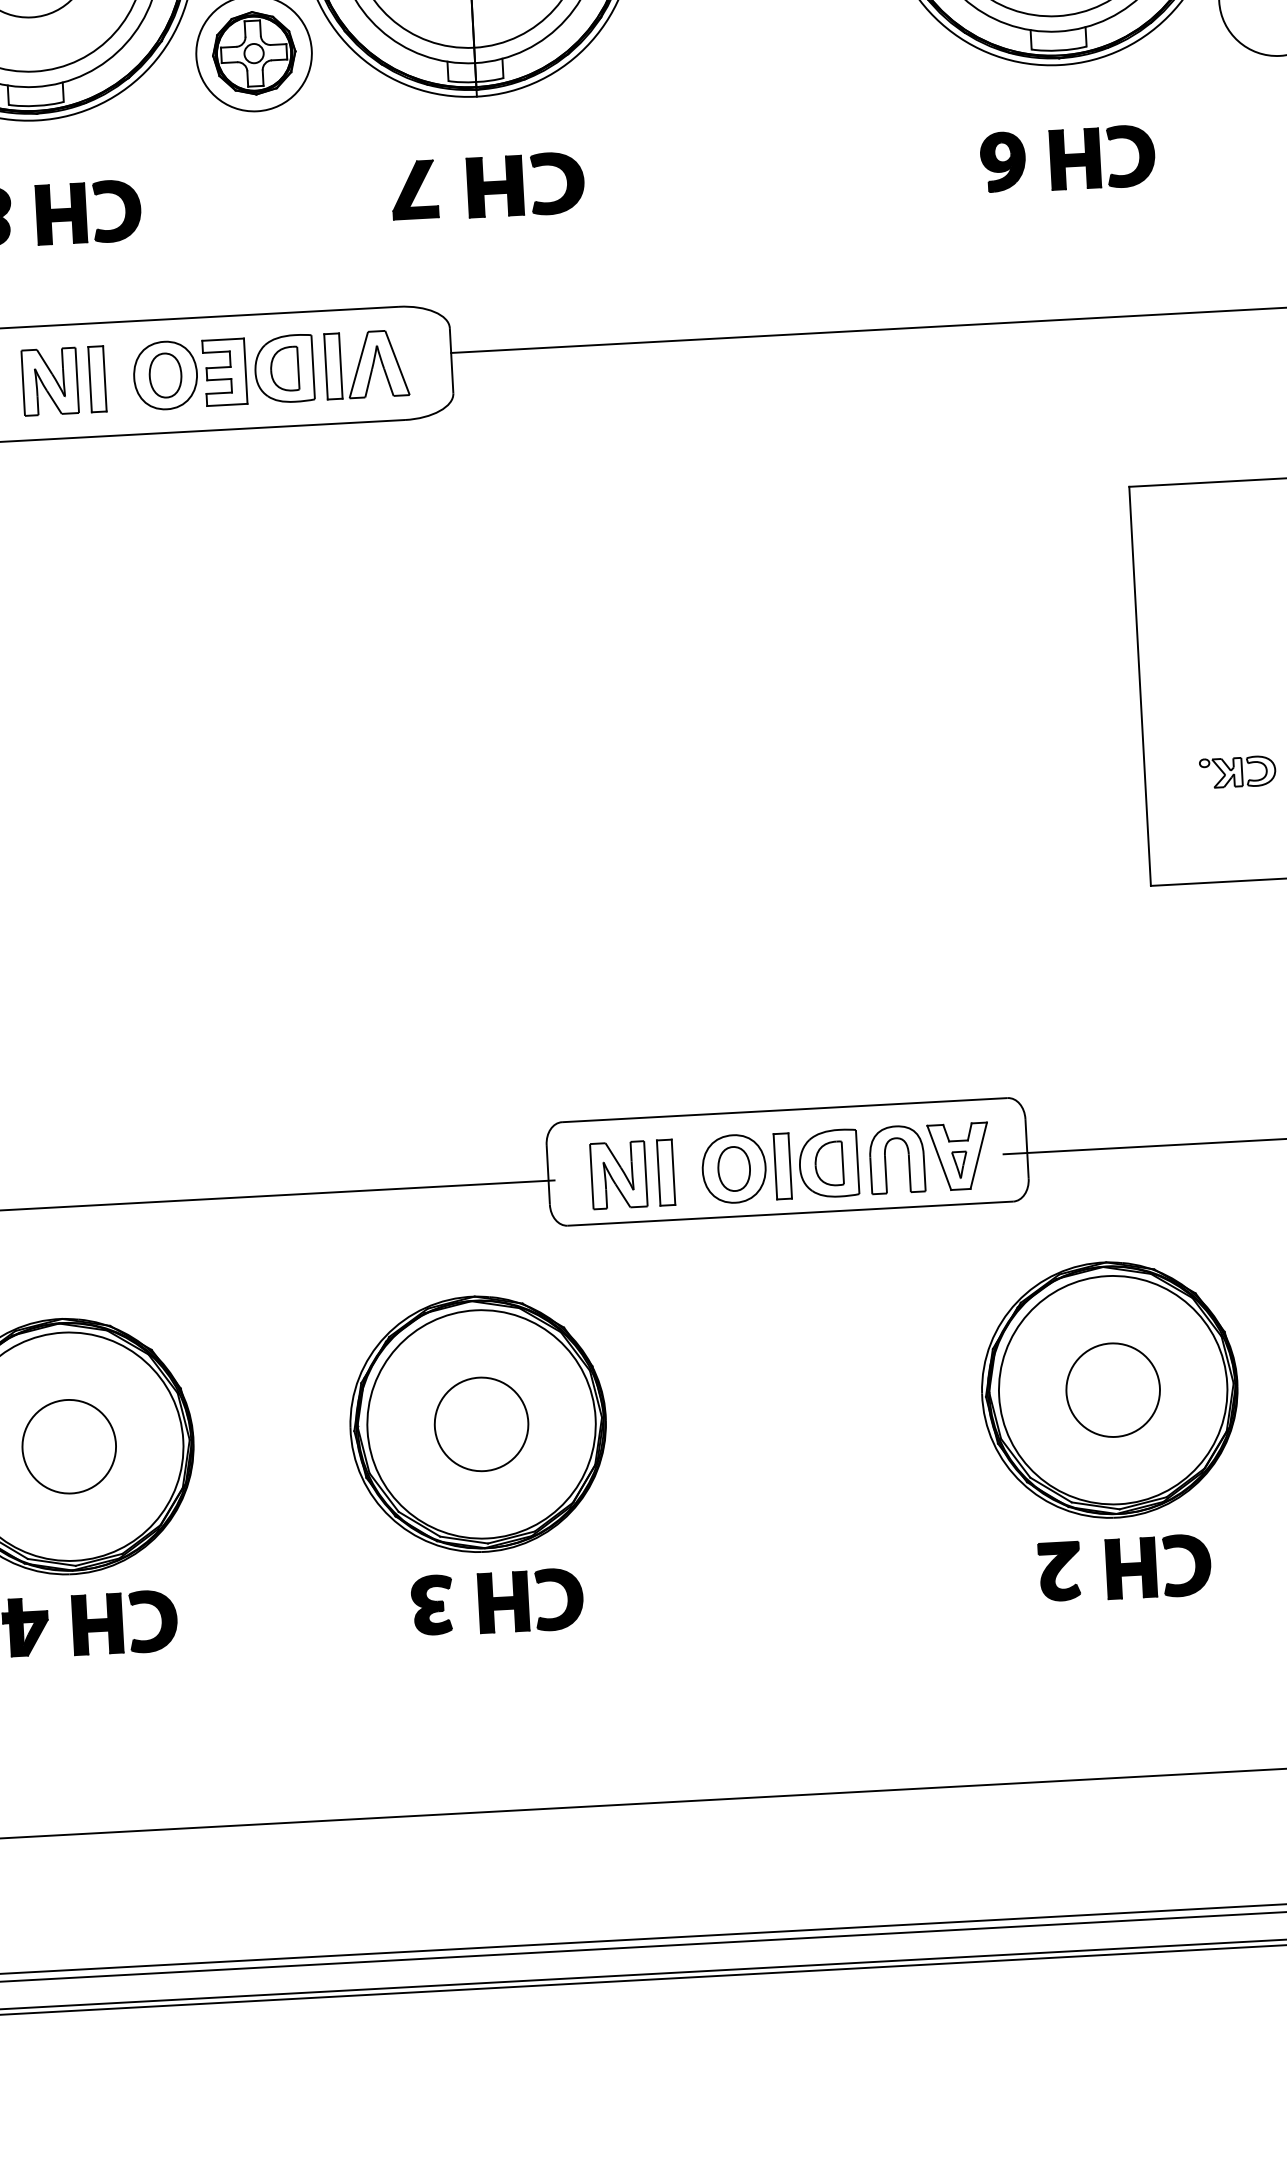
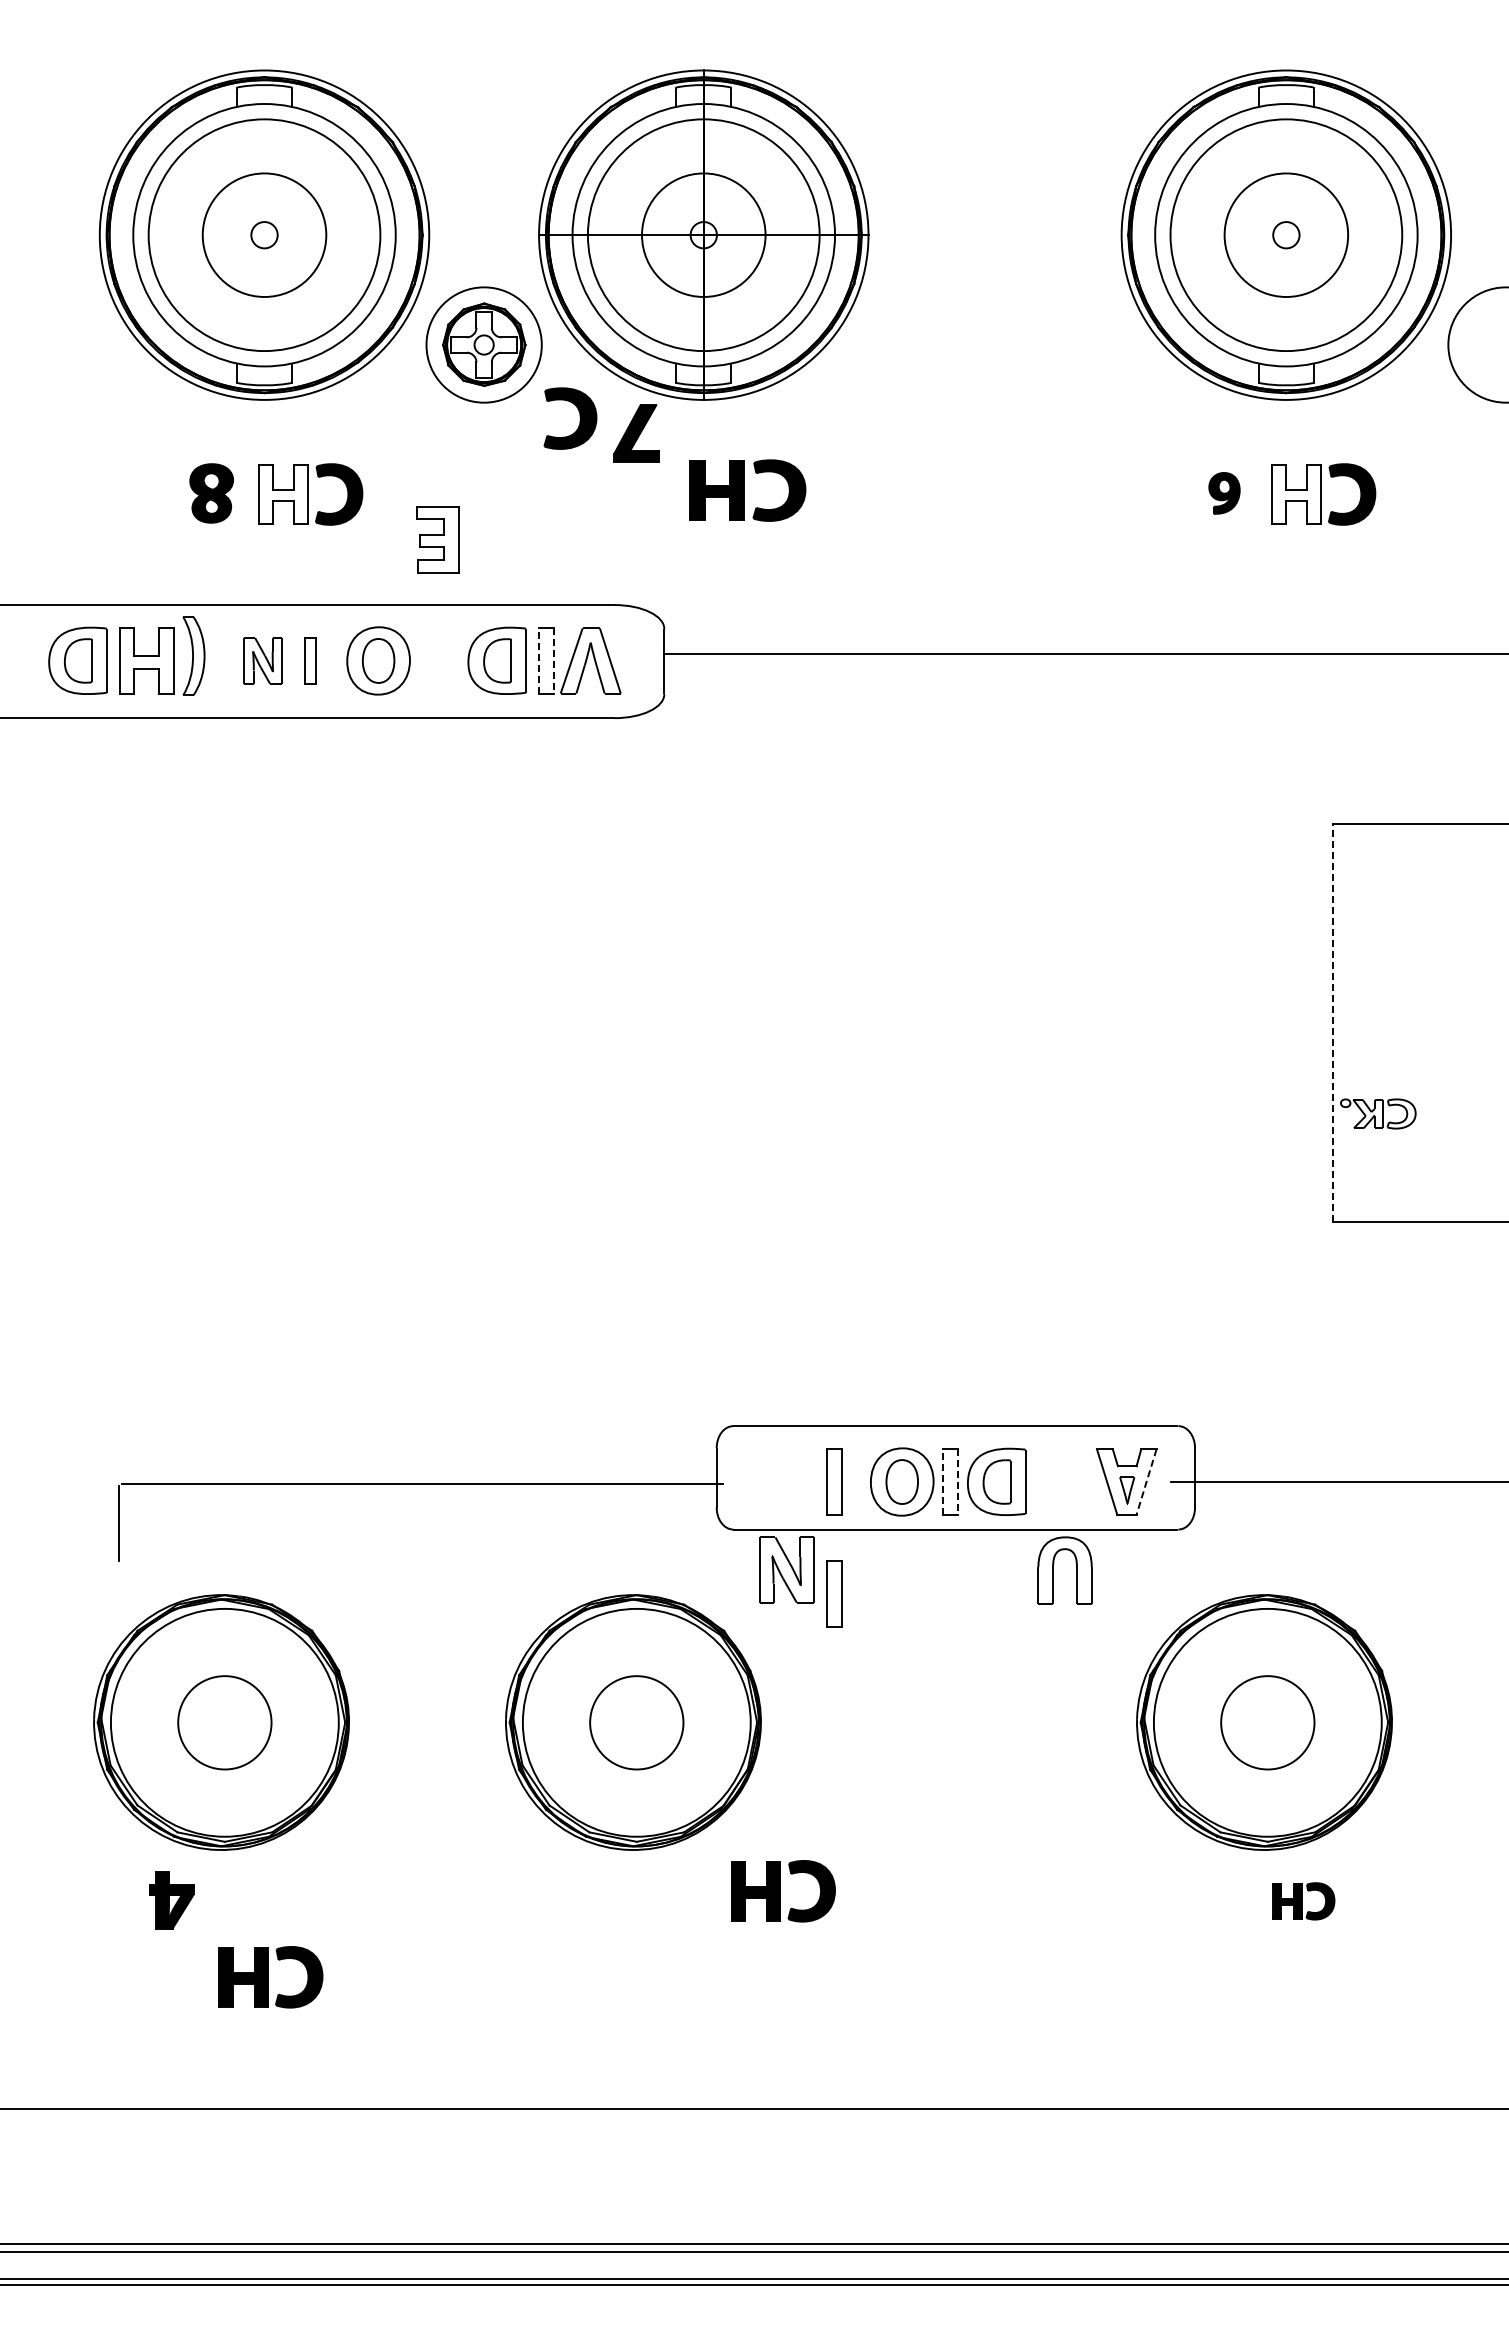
part: (353, 121) -> (579, 418), added
fill: (1075, 159) -> (1296, 494), removed
part: (1003, 162) -> (1224, 493), size x0.7
part: (414, 189) -> (636, 433), moved
fill: (61, 214) -> (283, 494), removed
line: (340, 365) -> (553, 660), solid -> dashed
line: (325, 366) -> (538, 660), solid -> dashed
part: (224, 371) -> (437, 539), moved
part: (97, 378) -> (310, 660), size x0.7
part: (49, 381) -> (262, 660), size x0.7
line: (1139, 685) -> (1332, 1022), solid -> dashed
part: (1237, 771) -> (1378, 1113), moved
line: (978, 1156) -> (1146, 1482), solid -> dashed
part: (885, 1160) -> (1053, 1570), moved
line: (790, 1166) -> (958, 1482), solid -> dashed
line: (775, 1167) -> (943, 1482), solid -> dashed
part: (618, 1174) -> (786, 1569), moved
part: (672, 1284) -> (834, 1593), added
part: (1158, 1567) -> (1303, 1901), size x0.6
part: (1059, 1571) -> (1204, 1900), removed
part: (531, 1601) -> (783, 1891), moved
part: (431, 1605) -> (577, 1900), removed
part: (124, 1623) -> (270, 1977), moved

